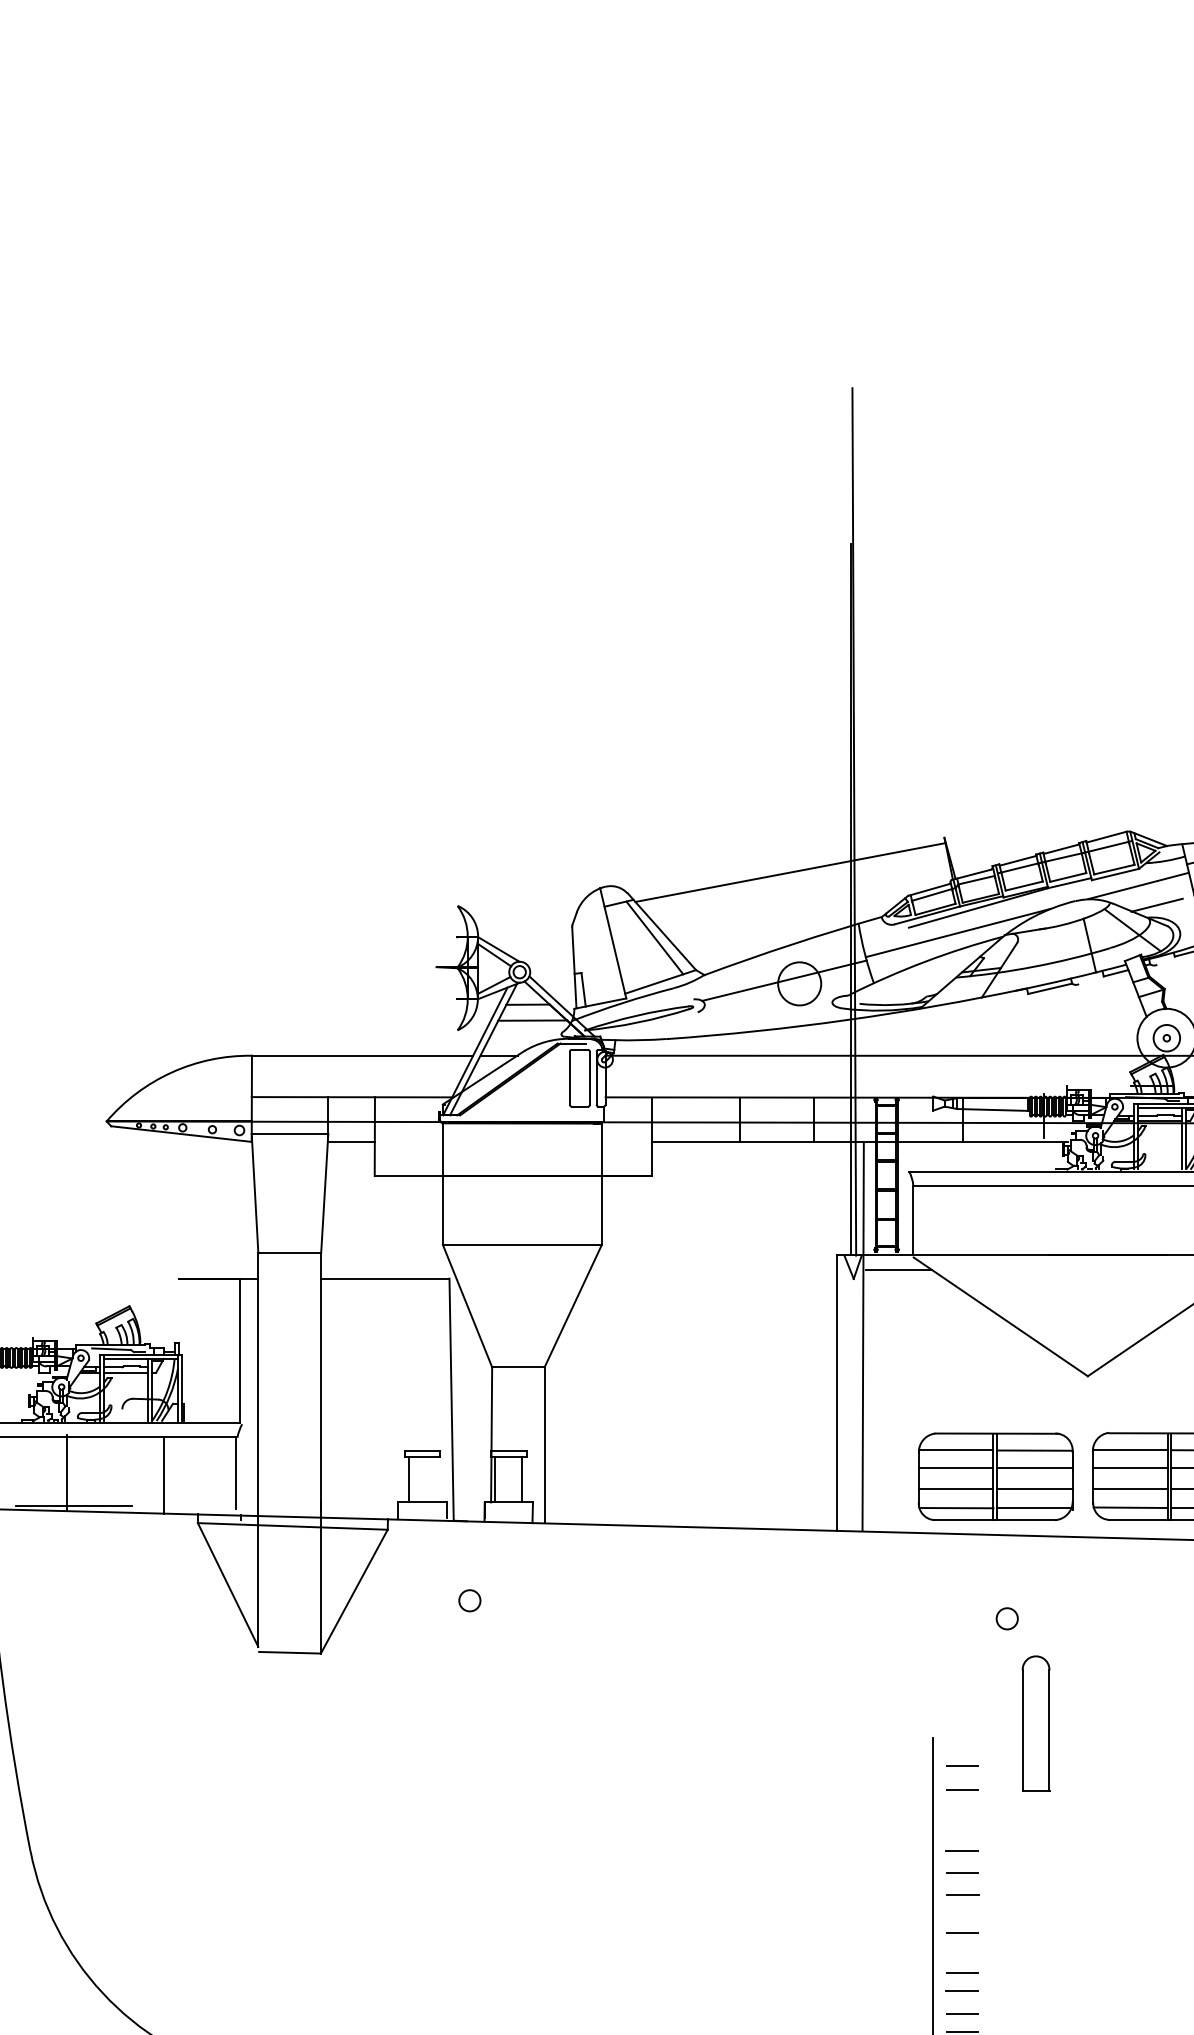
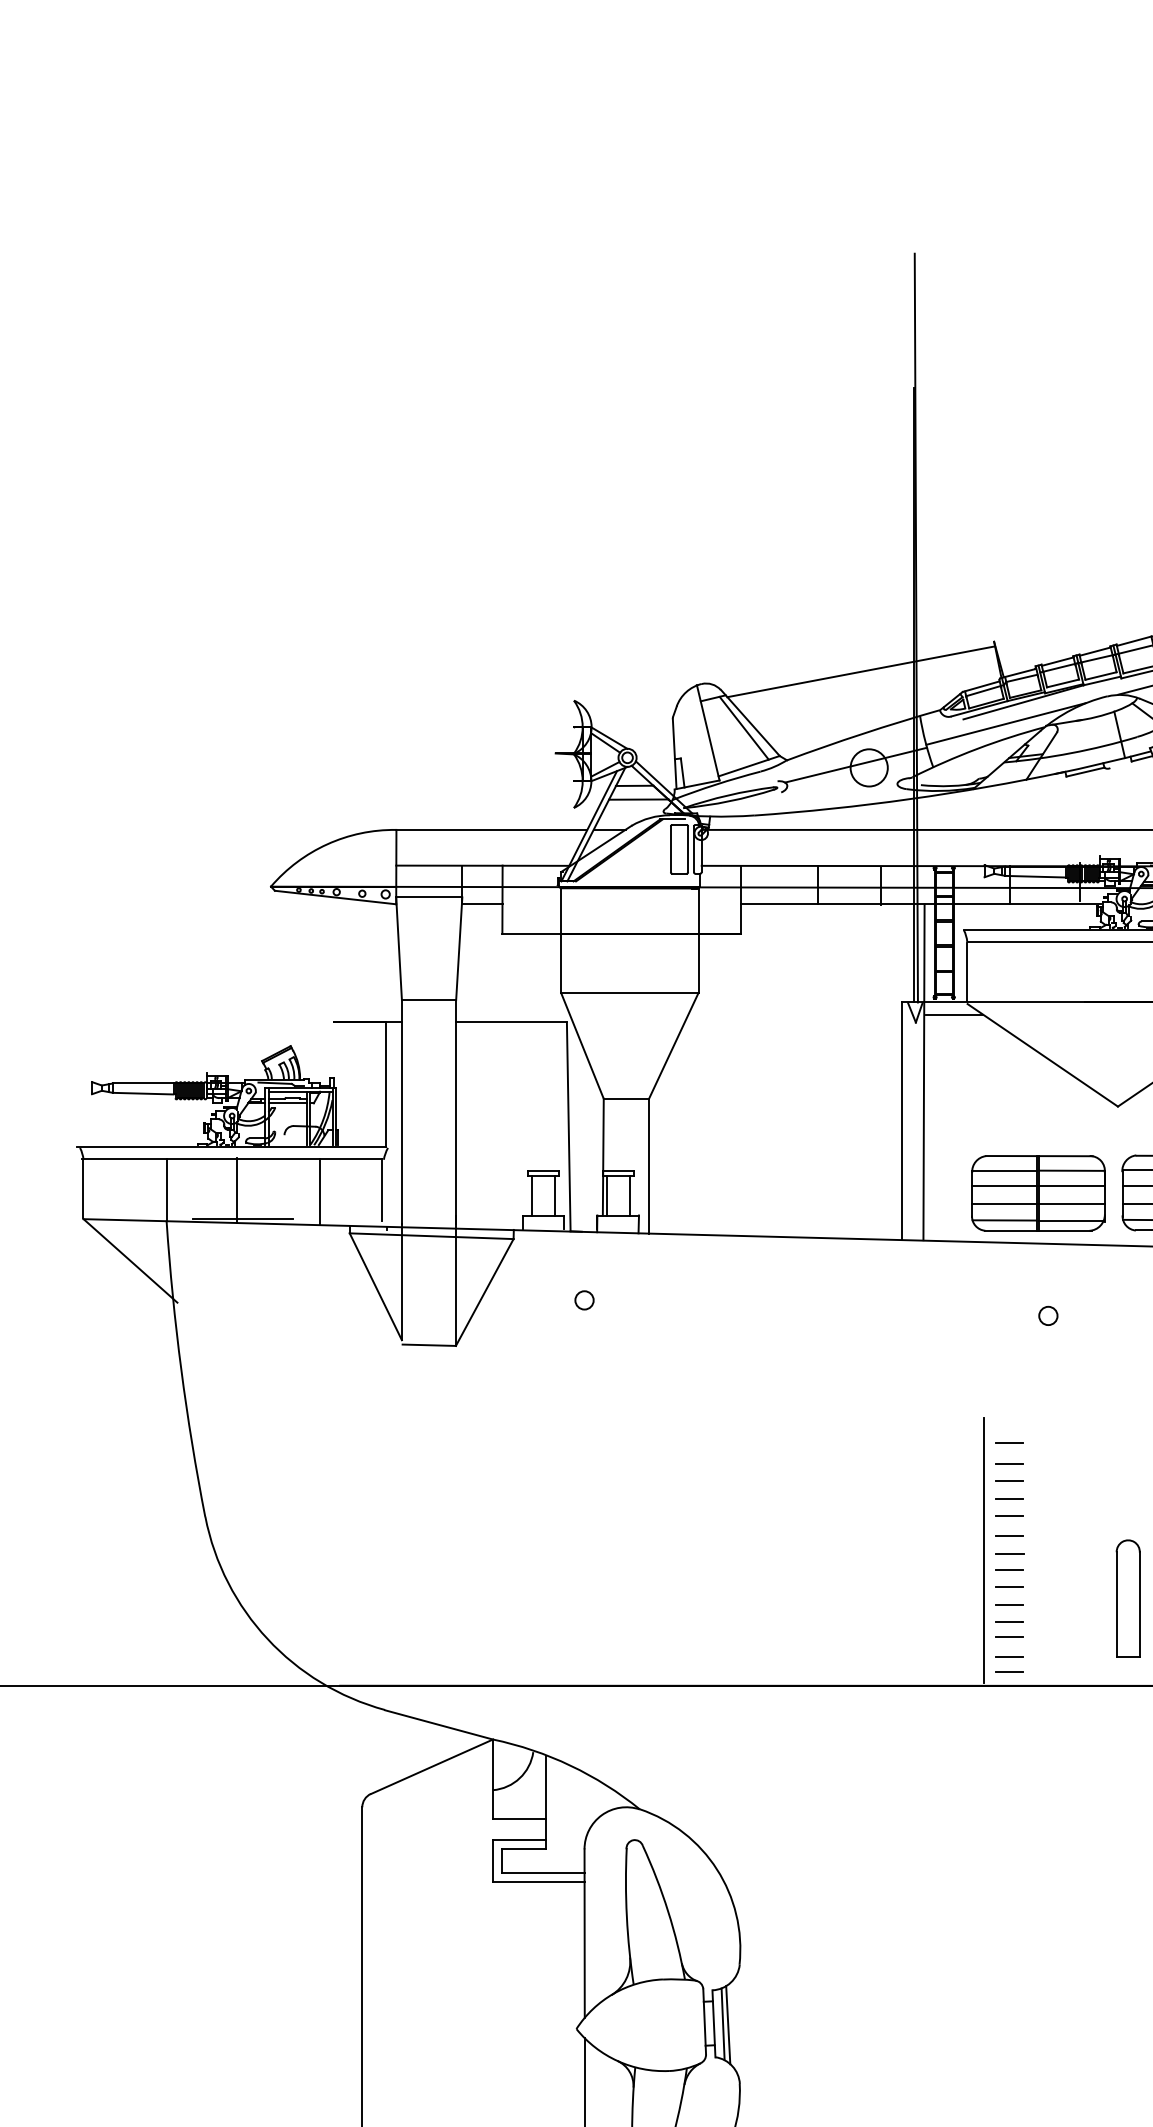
line: (436, 1479) -> (555, 1195), added
part: (1035, 1723) -> (1127, 1598), moved
line: (962, 1810) -> (1009, 1481), added
line: (962, 1830) -> (1009, 1498), added
line: (962, 1912) -> (1009, 1569), added
line: (962, 1953) -> (1009, 1604), added

